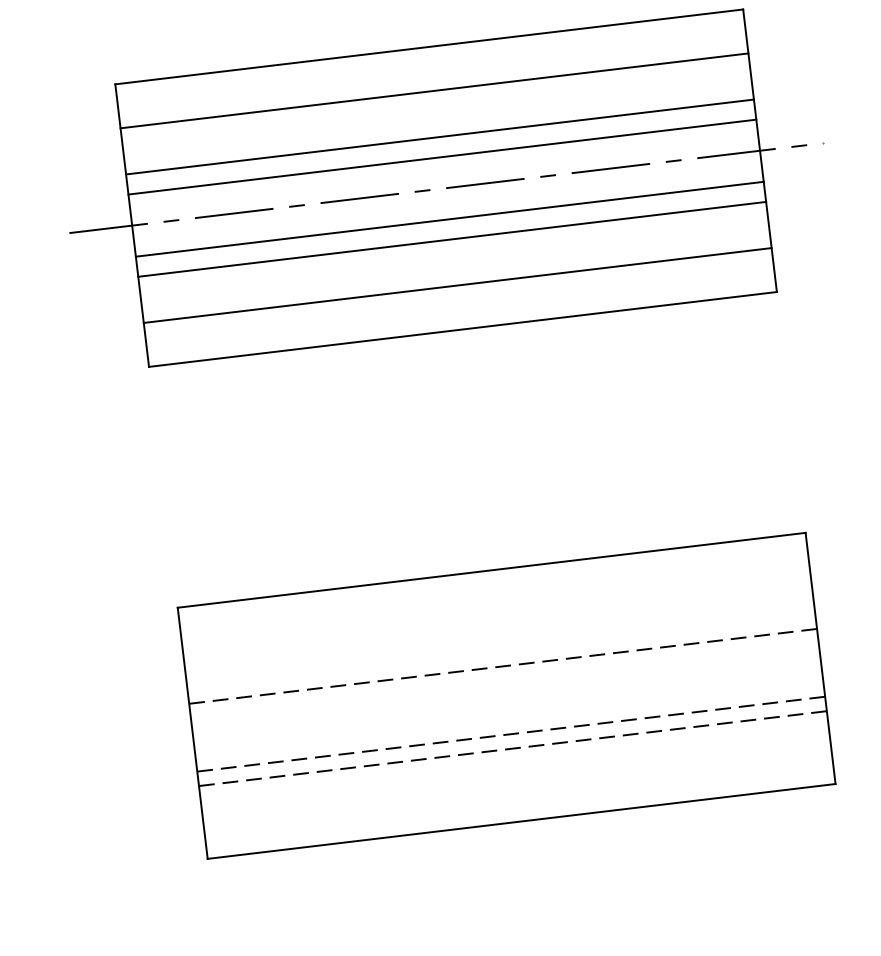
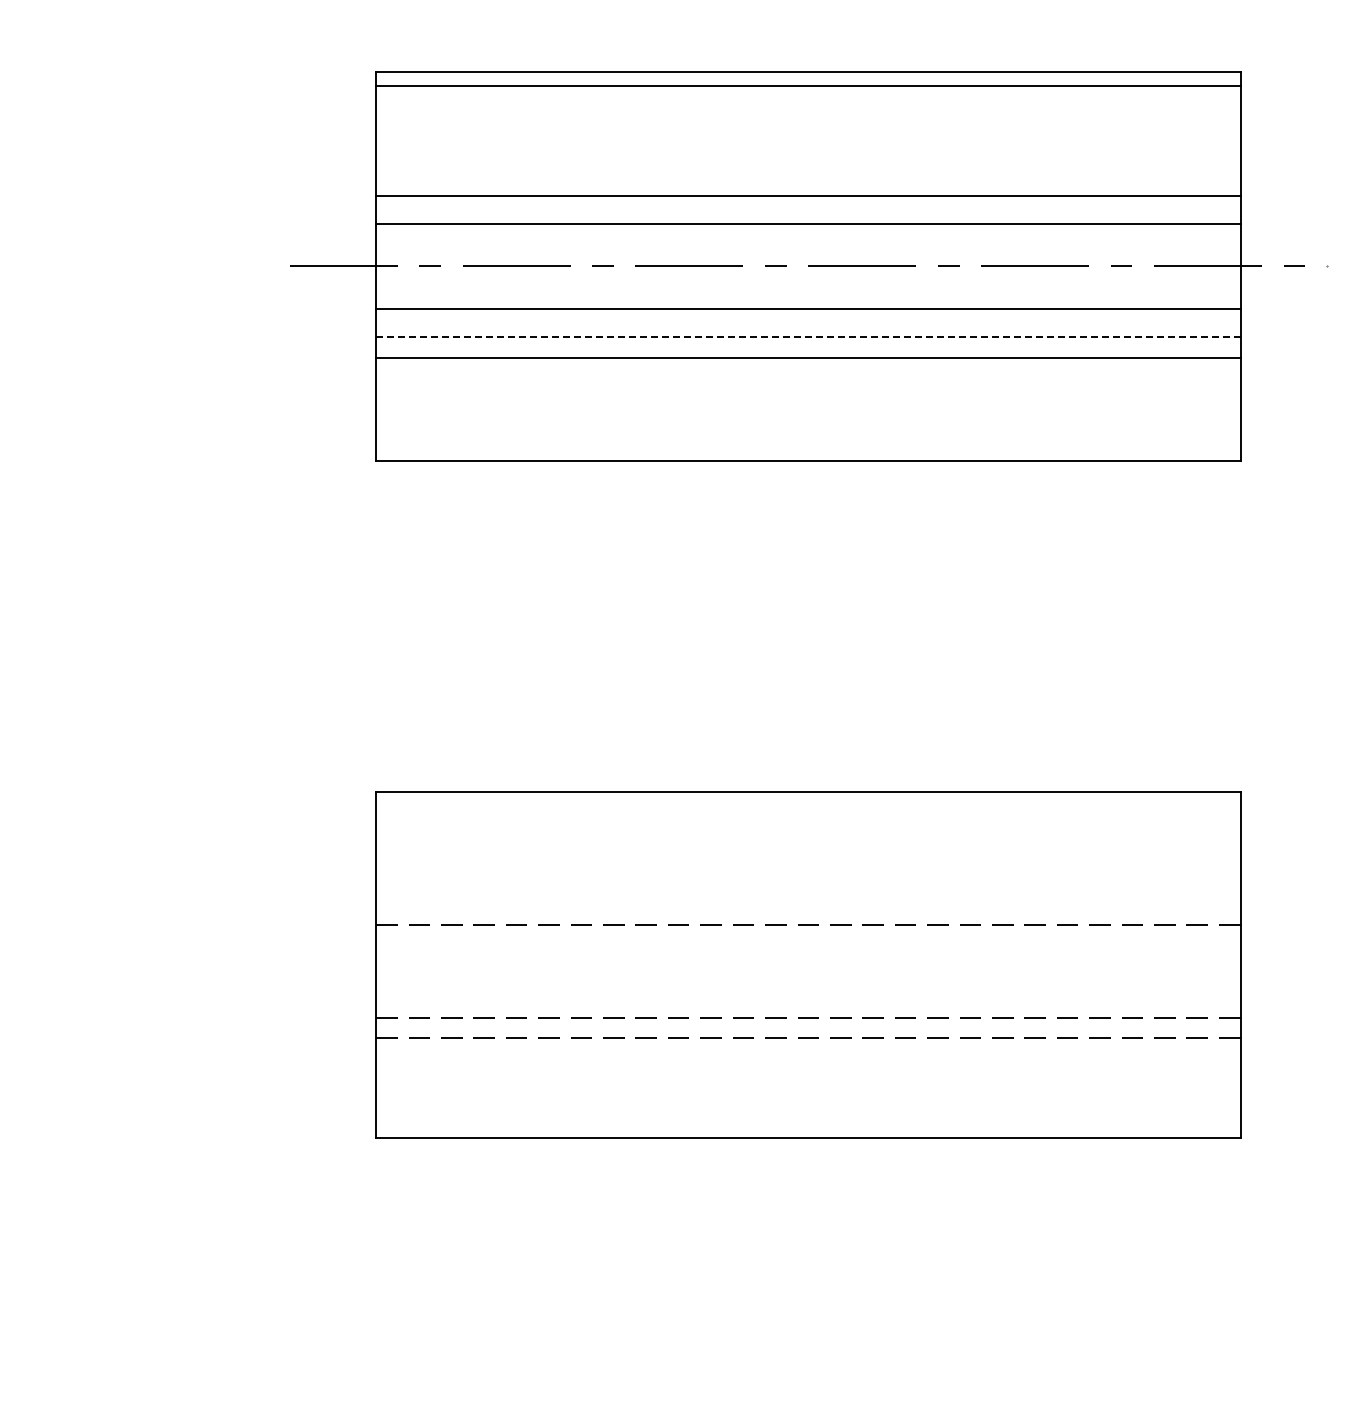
line: (434, 90) -> (808, 86), moved
line: (452, 239) -> (808, 336), solid -> dashed
line: (457, 285) -> (808, 358), moved

